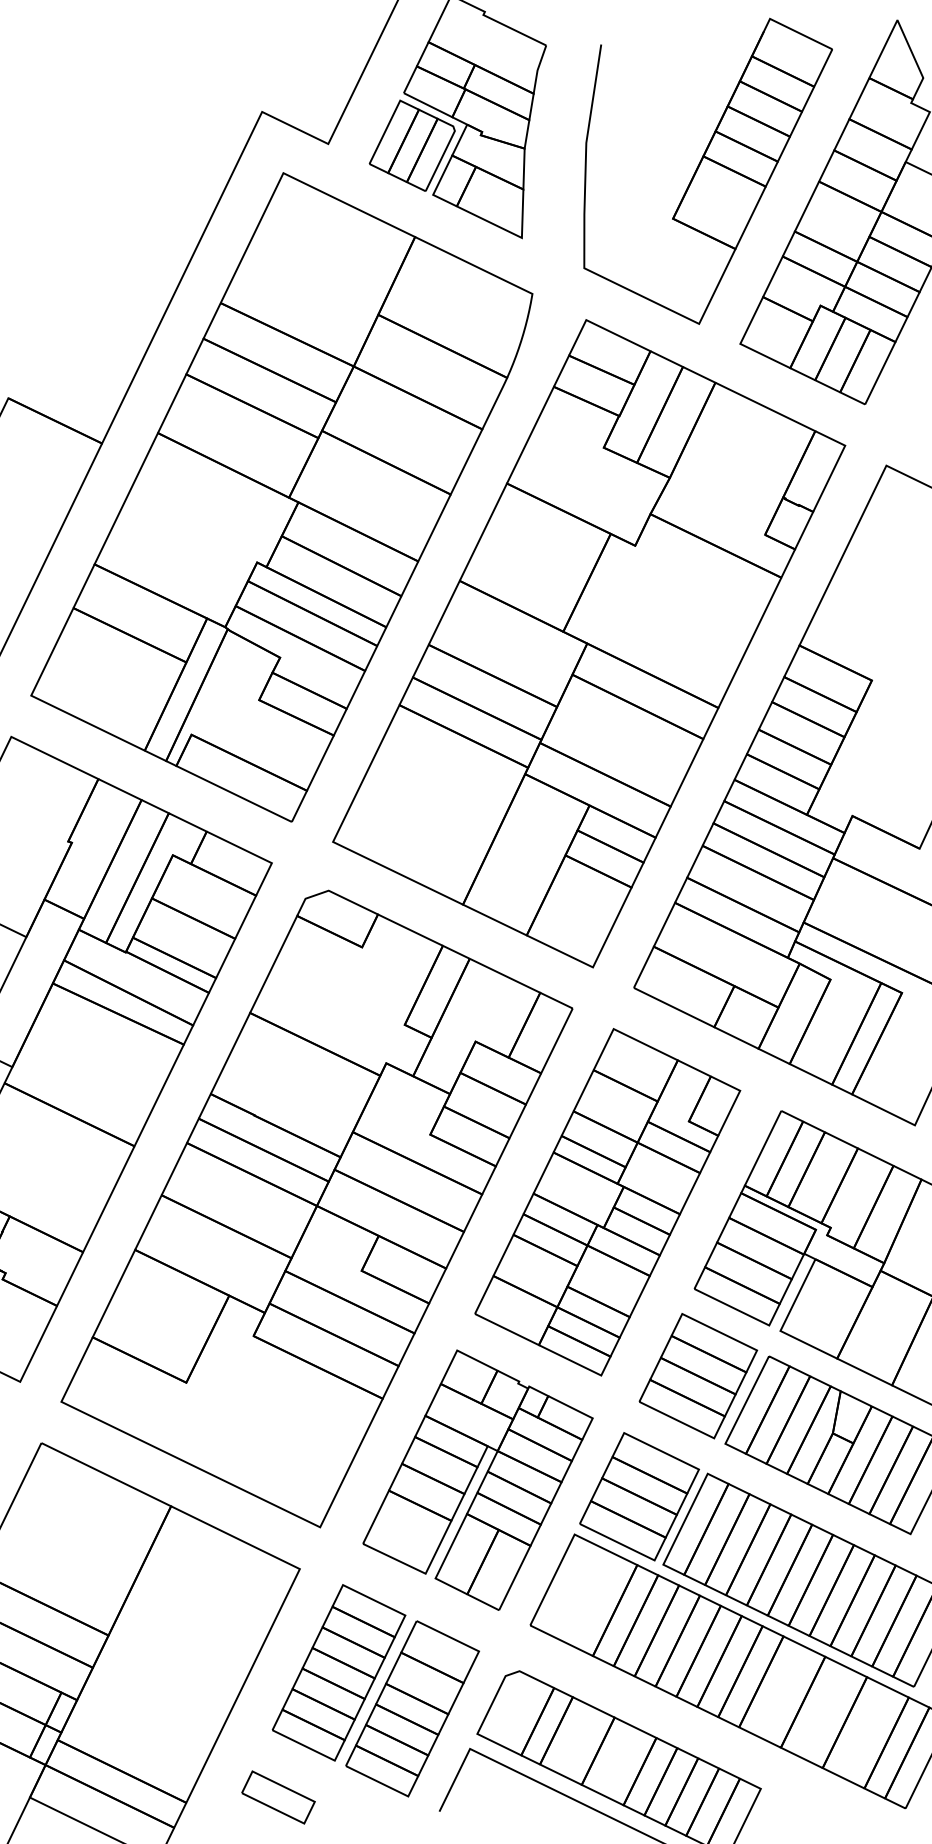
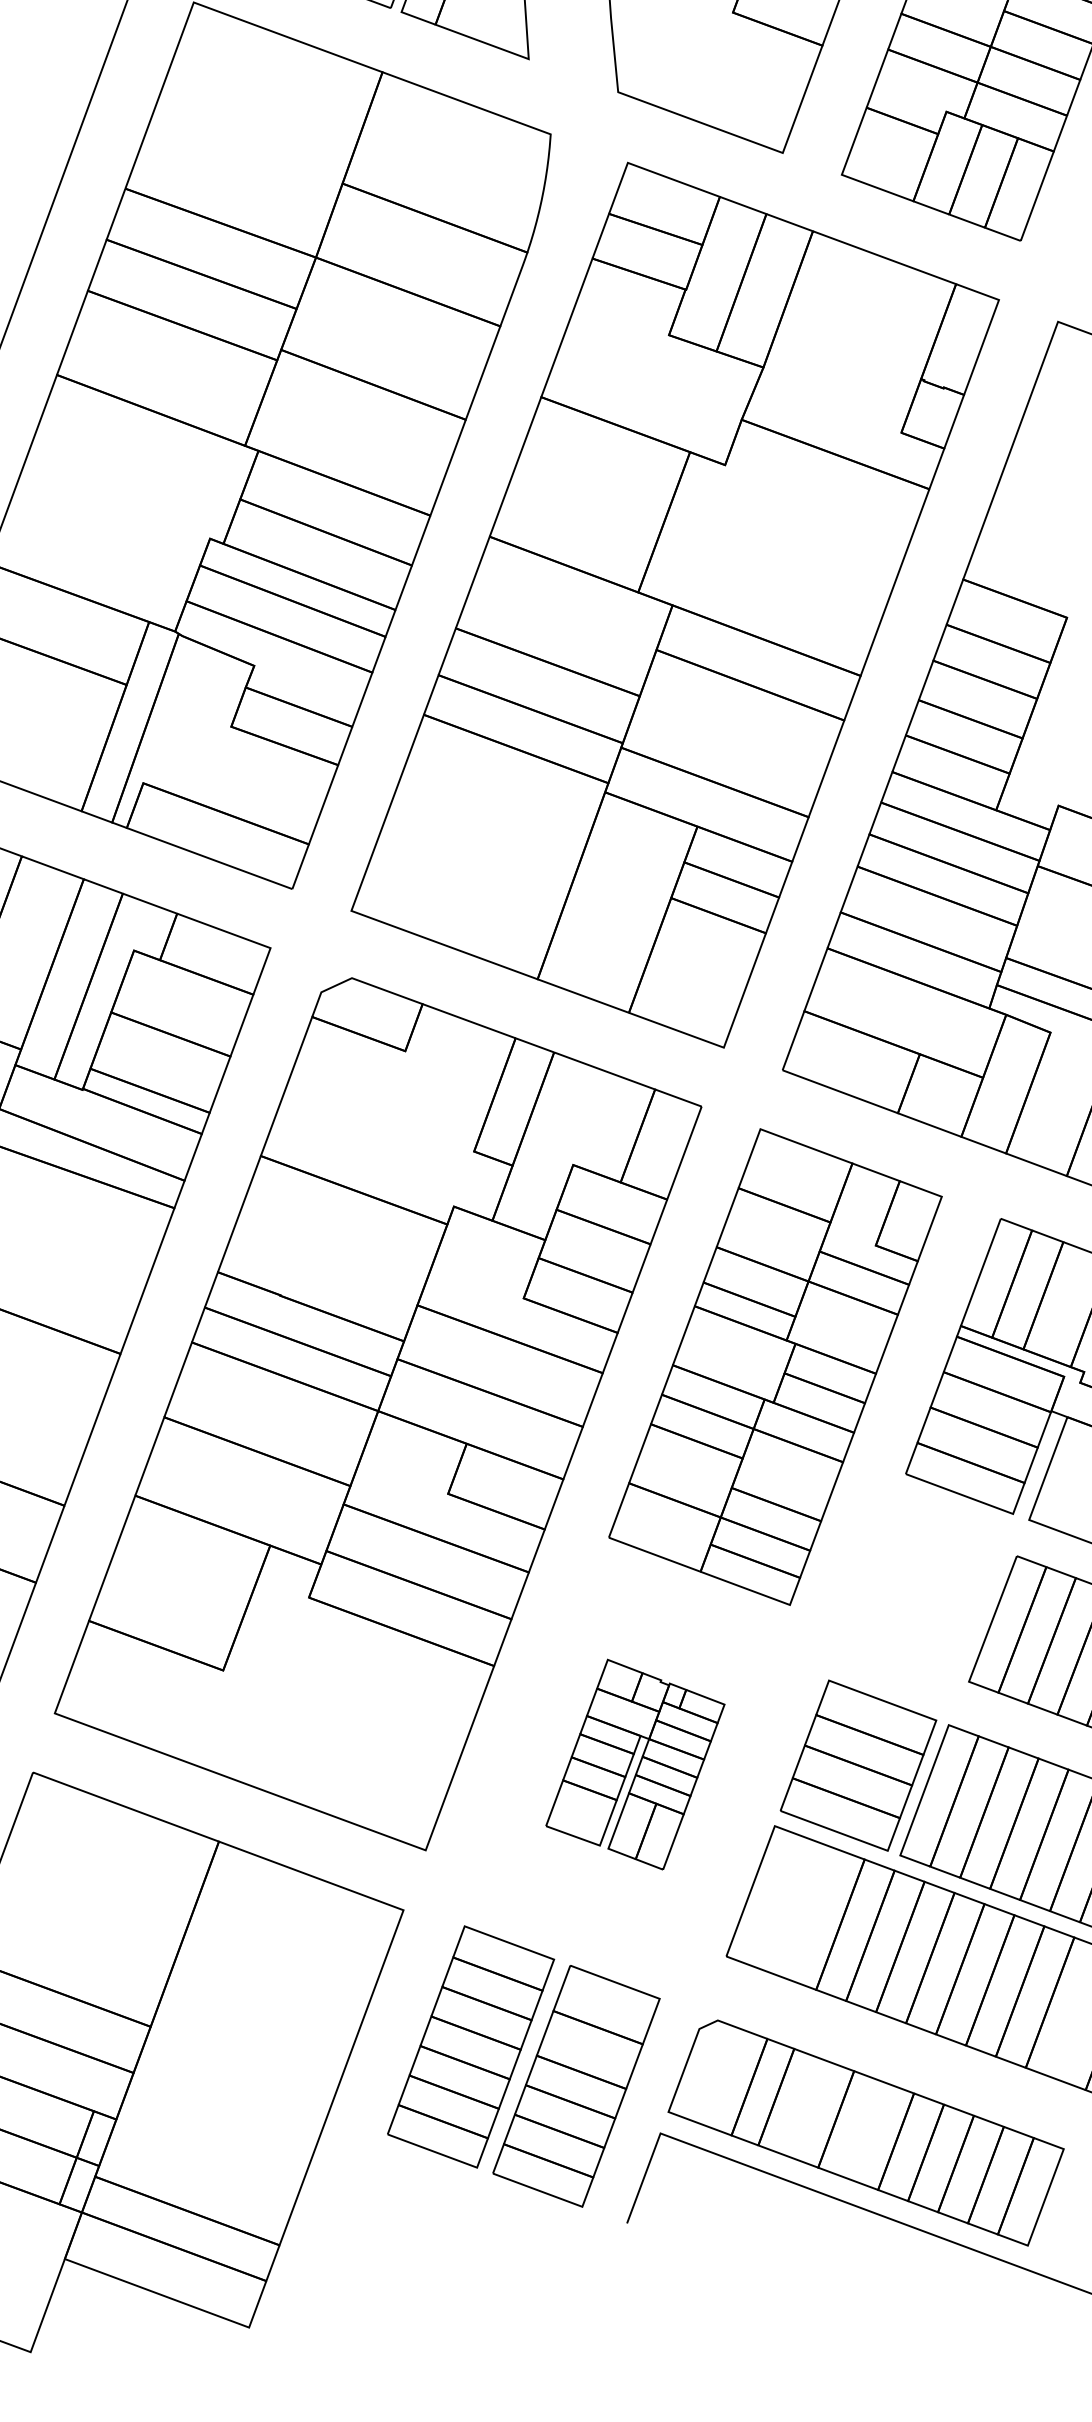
part: (698, 1376) -> (923, 1593), removed
part: (477, 1479) -> (634, 1763), size x0.6
part: (278, 1797) -> (404, 2225), removed

